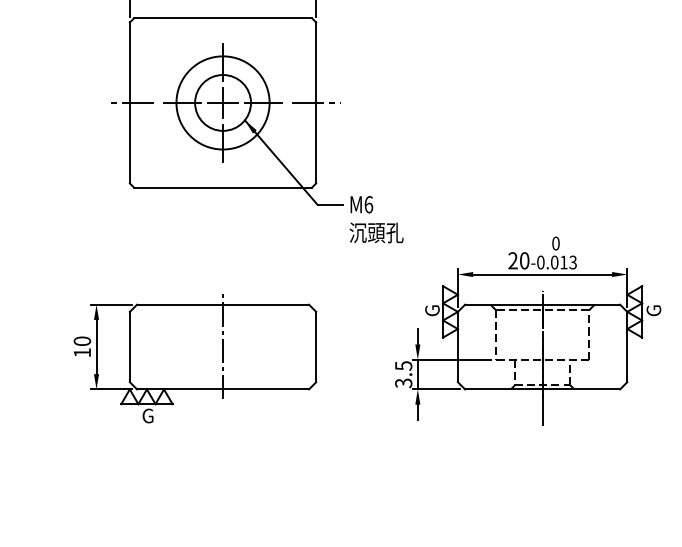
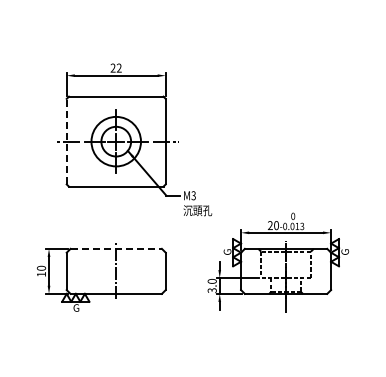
line: (129, 102) -> (66, 141), solid -> dashed
text: (368, 204) -> (193, 195), M6 -> M3
line: (223, 303) -> (116, 248), solid -> dashed
text: (402, 364) -> (211, 280), 3.5 -> 3.0

